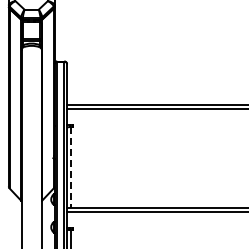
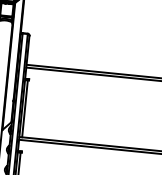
line: (71, 167) -> (25, 108), dashed -> solid

